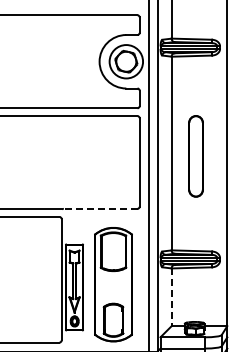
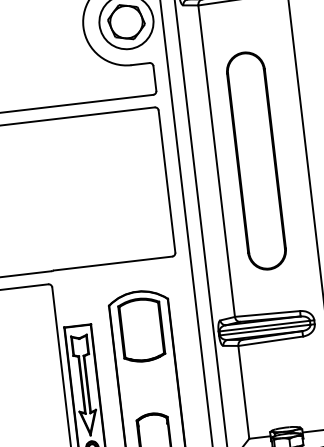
part: (195, 156) -> (255, 161), size x1.67
line: (100, 208) -> (112, 262), dashed -> solid
line: (171, 297) -> (243, 392), dashed -> solid

